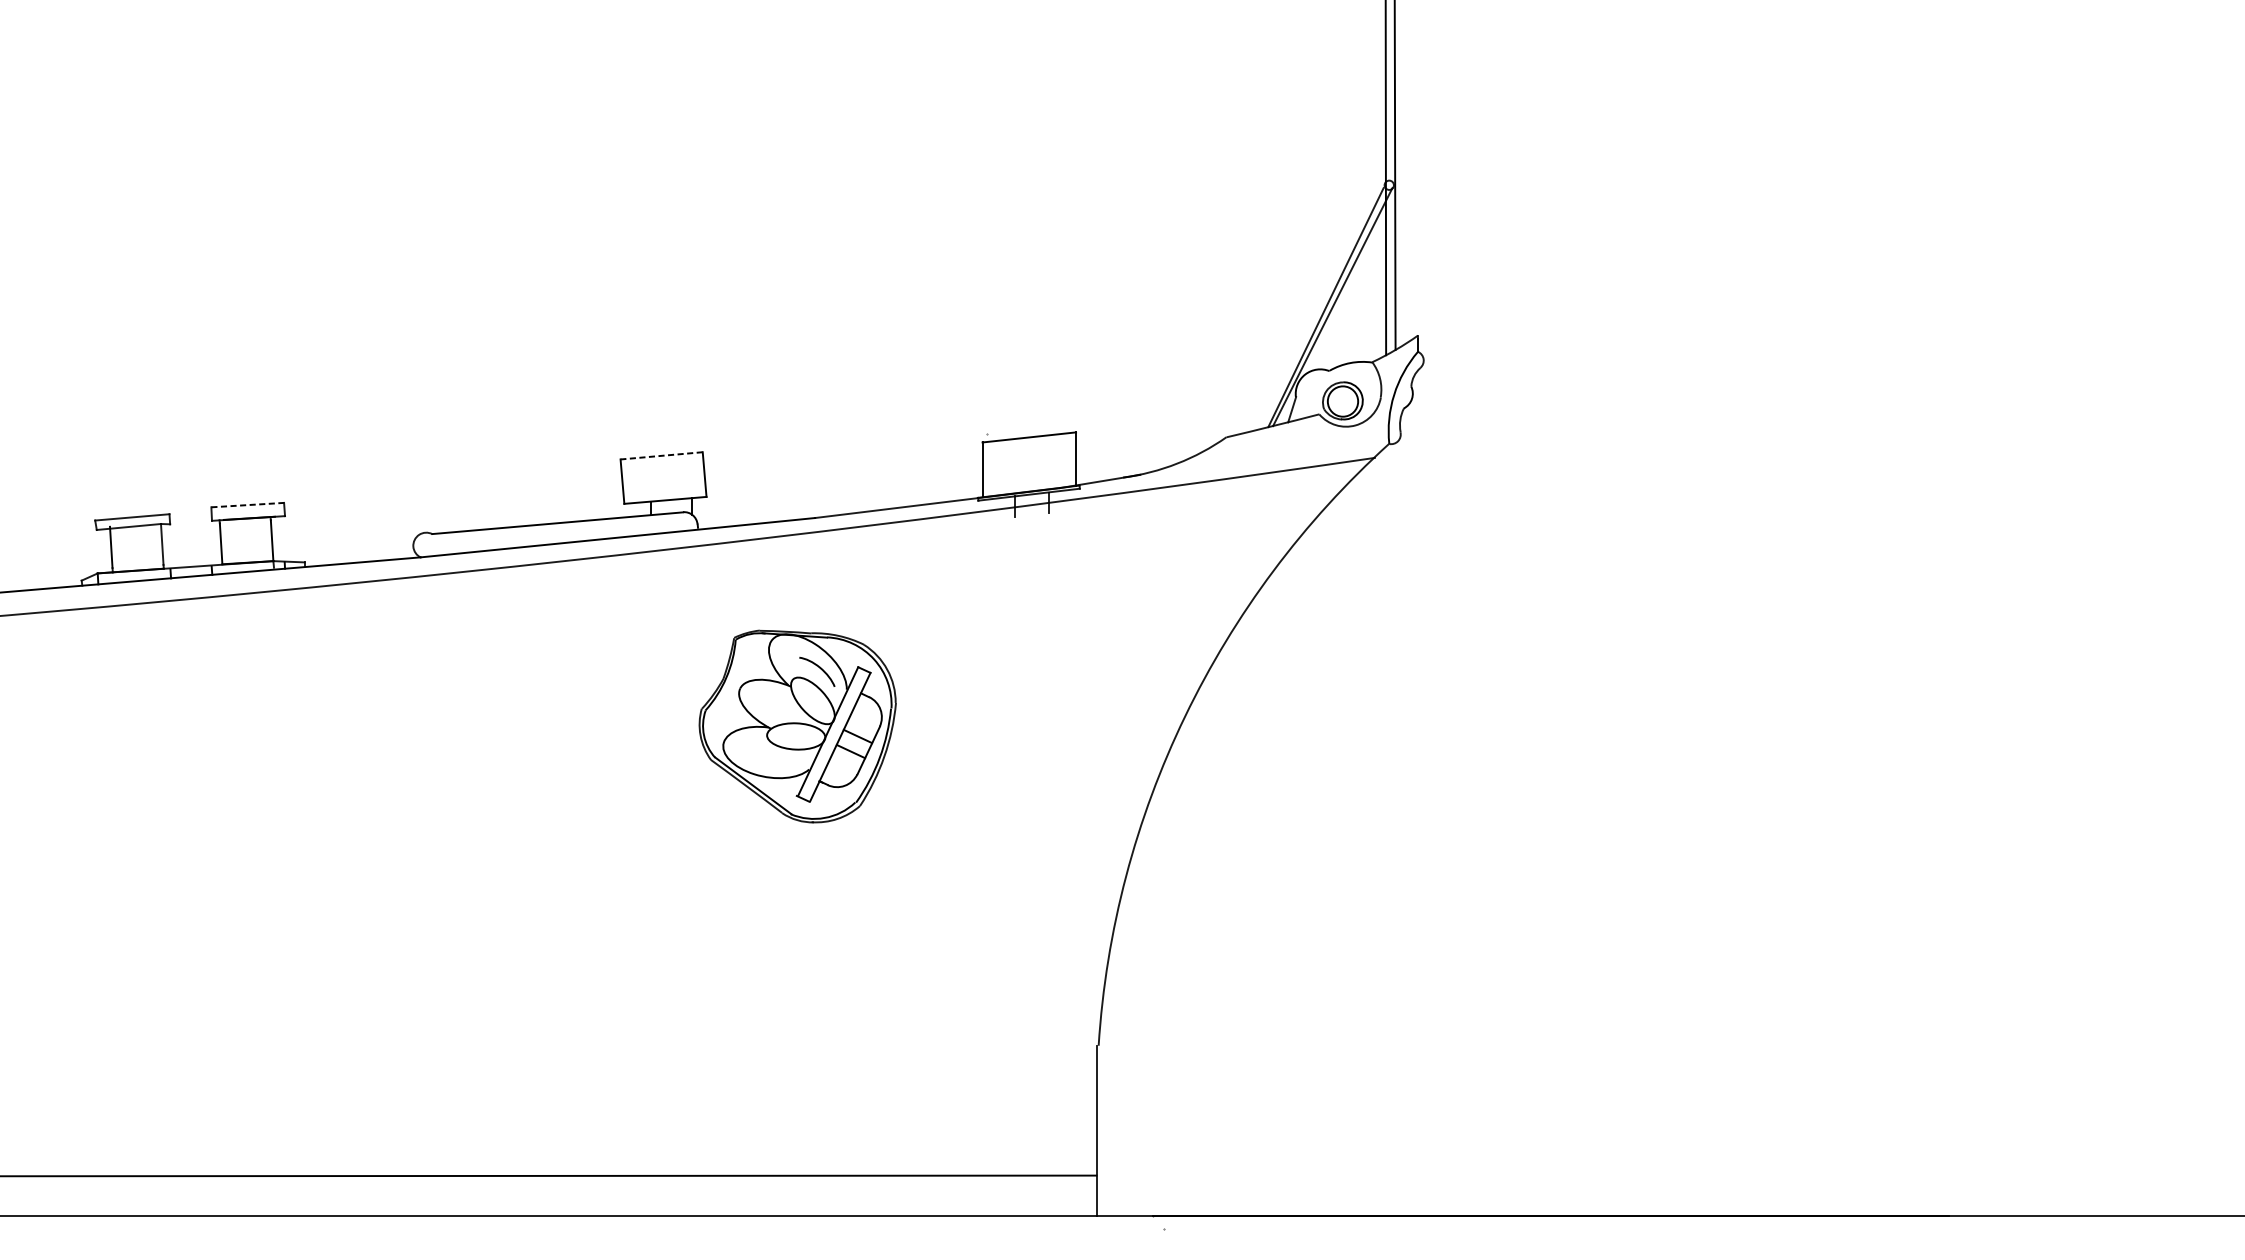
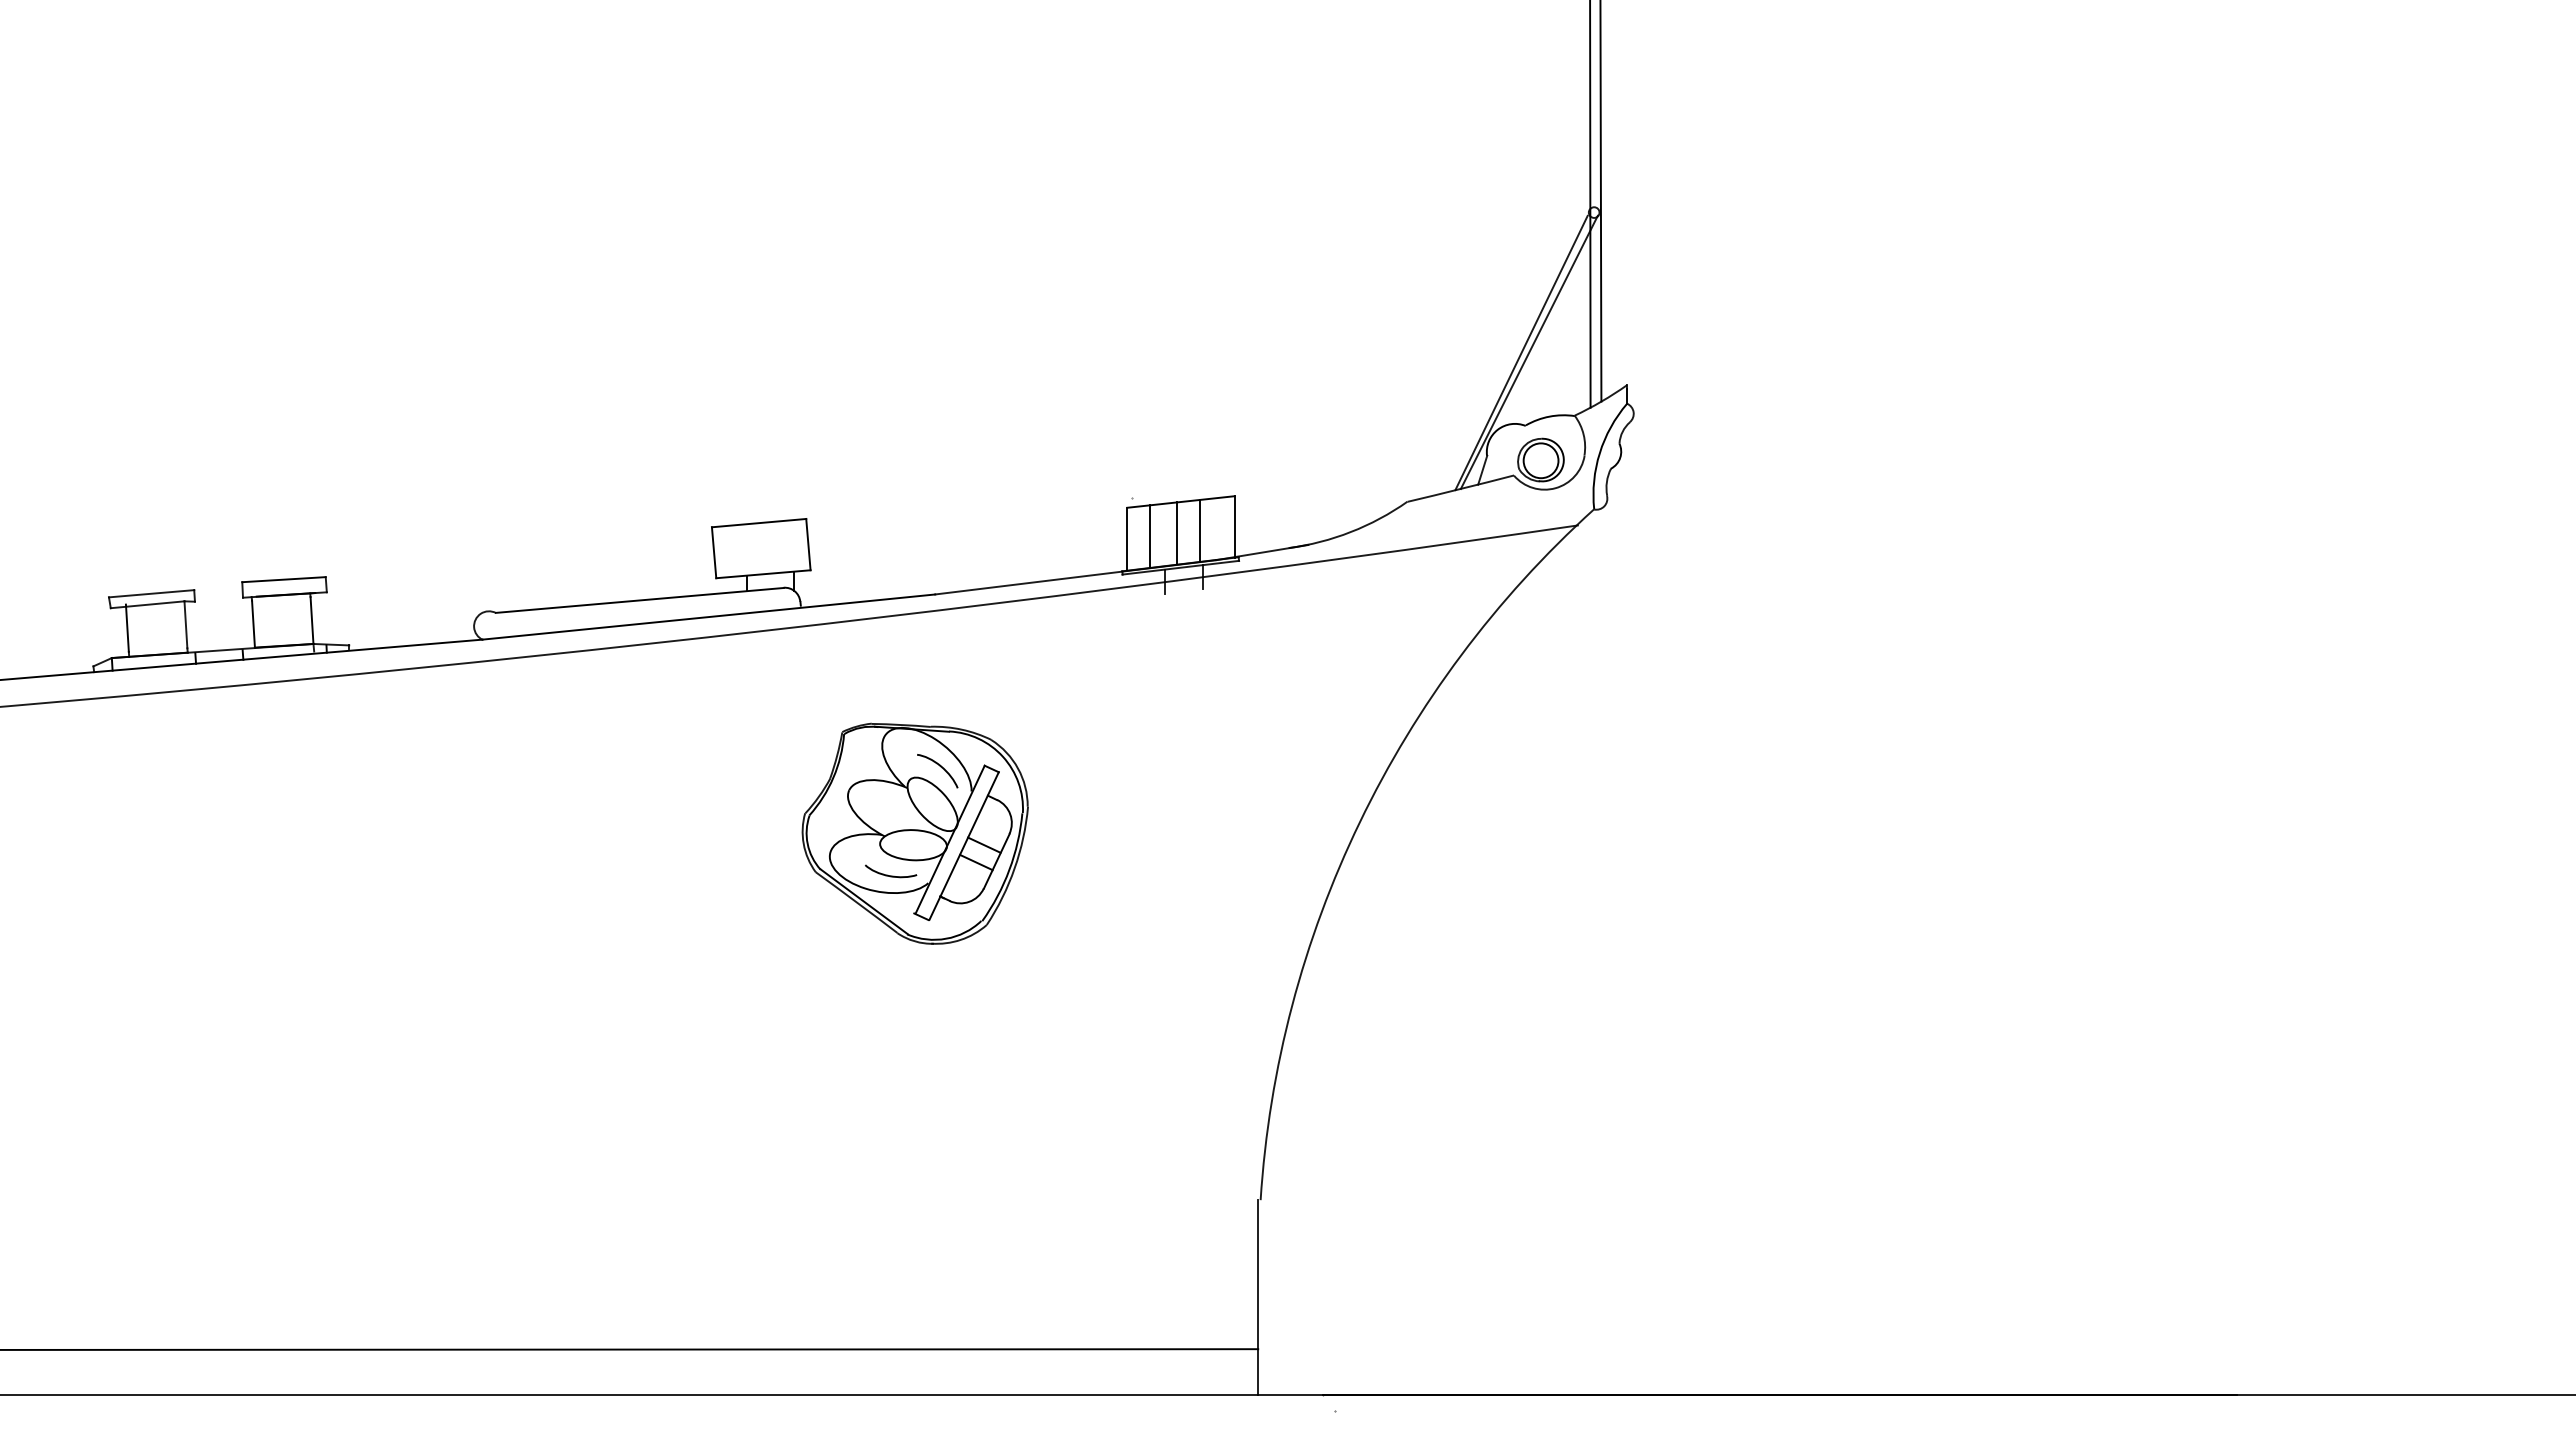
line: (661, 456) -> (758, 523), dashed -> solid
line: (1046, 462) -> (1200, 530), added
line: (1026, 464) -> (1177, 533), added
line: (1002, 467) -> (1150, 536), added
line: (248, 504) -> (284, 579), dashed -> solid
curve: (777, 762) -> (891, 875), added

